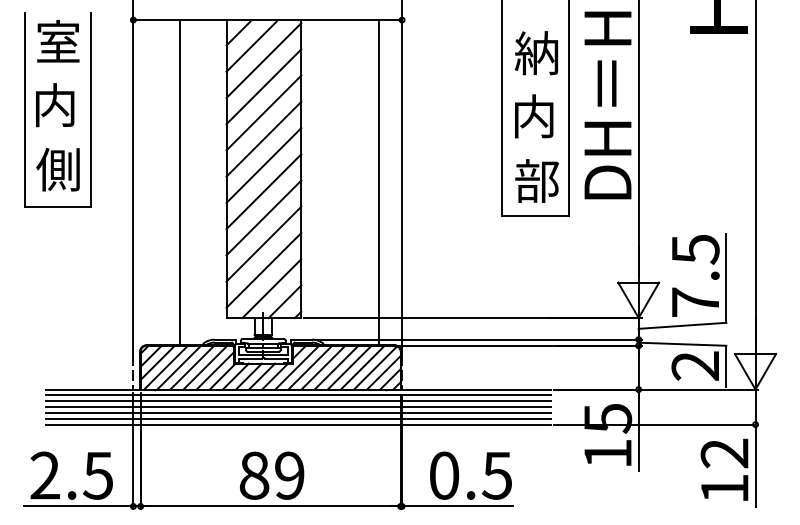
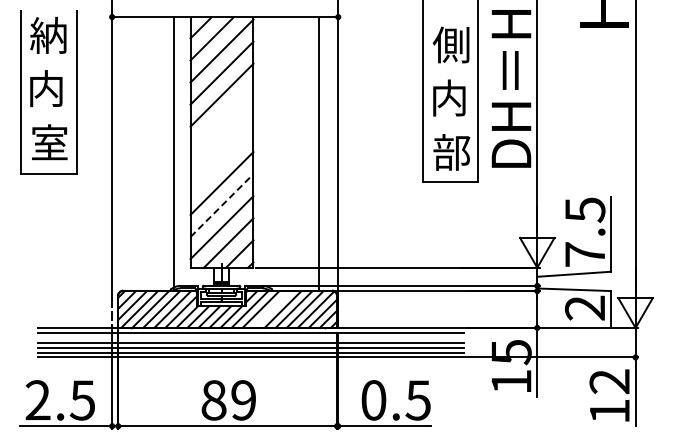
text: (57, 40) -> (48, 34), 室 -> 納
text: (535, 52) -> (450, 44), 納 -> 側
line: (263, 138) -> (221, 116), removed
line: (263, 164) -> (221, 138), removed
text: (57, 169) -> (48, 142), 側 -> 室
line: (180, 183) -> (173, 154), moved
line: (263, 190) -> (221, 160), removed
line: (264, 244) -> (222, 205), solid -> dashed
line: (322, 367) -> (271, 309), removed
line: (297, 400) -> (250, 337), removed

